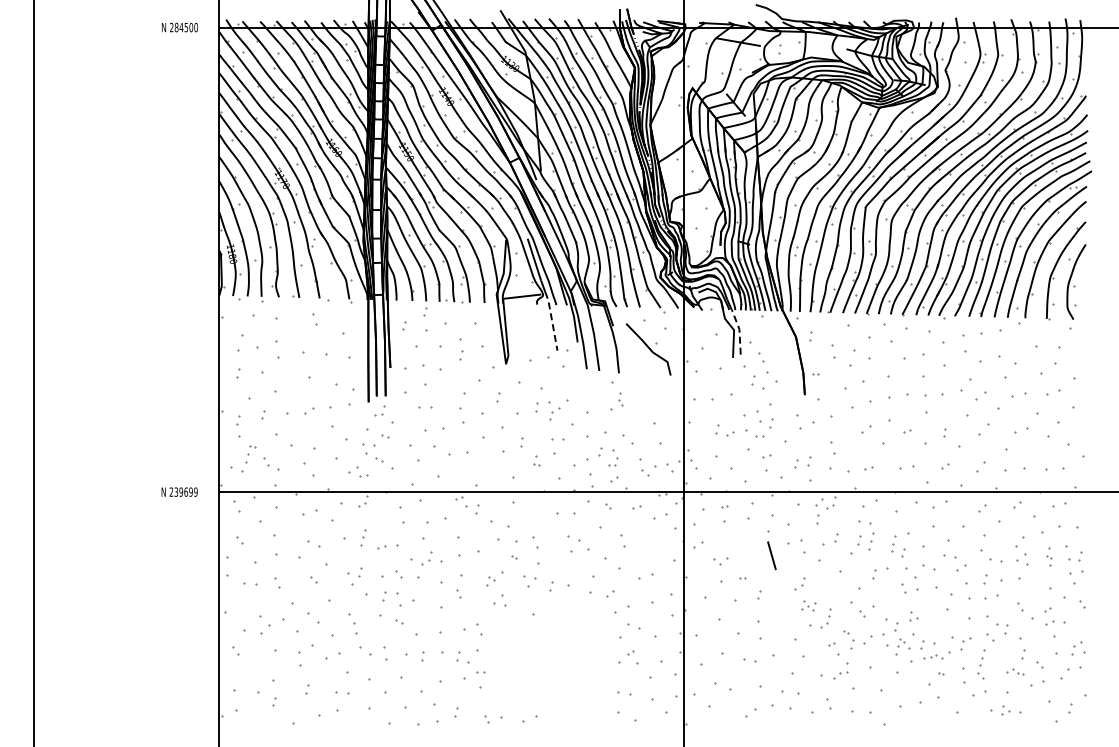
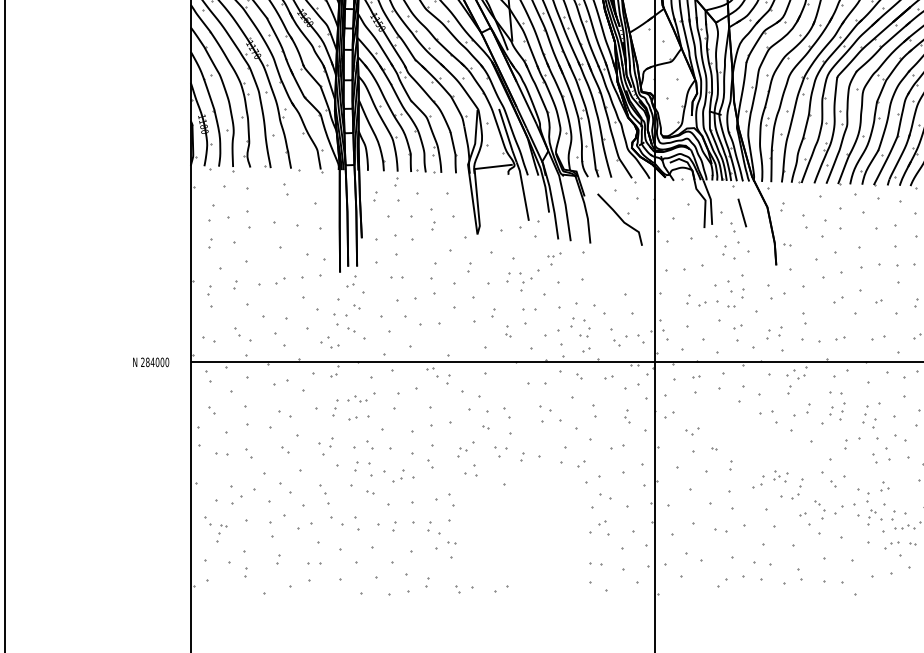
line: (551, 320) -> (522, 190), dashed -> solid
line: (739, 330) -> (710, 200), dashed -> solid
part: (582, 388) -> (553, 258), added
part: (620, 399) -> (626, 416), moved
part: (250, 454) -> (221, 533), moved
text: (185, 491) -> (156, 361), 239699 -> 284000
part: (385, 528) -> (356, 398), added
line: (771, 555) -> (741, 212), moved
part: (426, 558) -> (397, 475), moved
part: (799, 583) -> (757, 481), moved
part: (840, 675) -> (891, 545), moved

